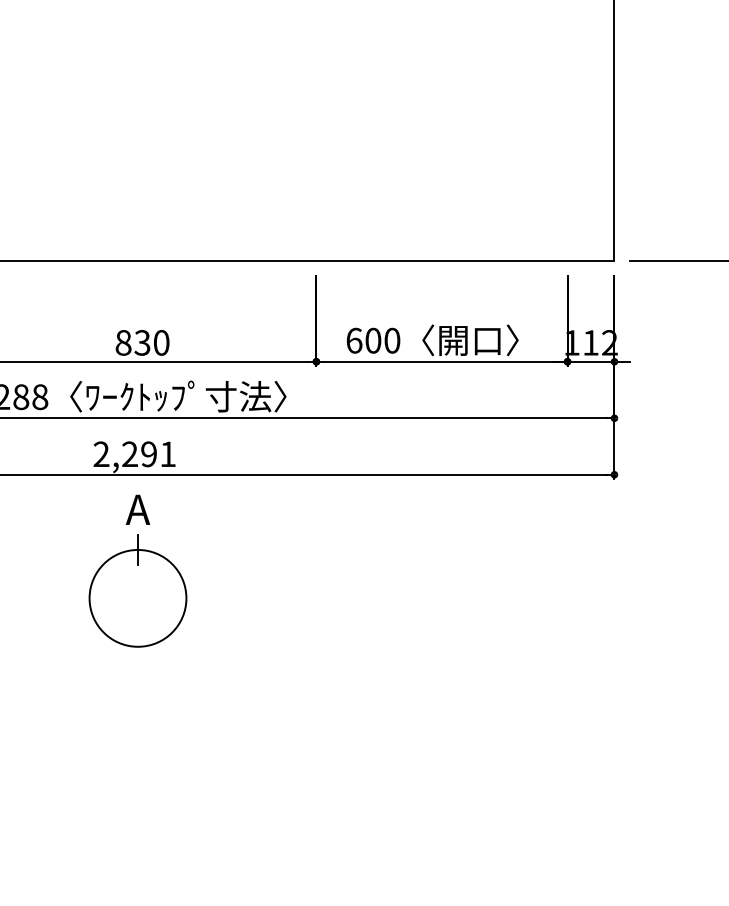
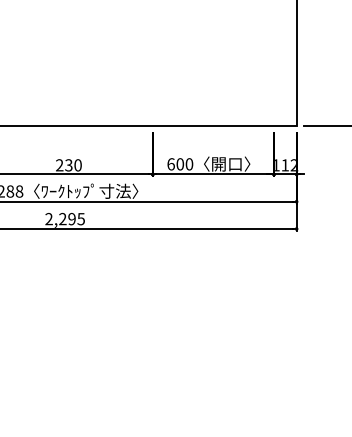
text: (123, 343) -> (59, 165), 830 -> 230
text: (166, 455) -> (80, 219), 2,291 -> 2,295
part: (137, 571) -> (66, 275), removed

